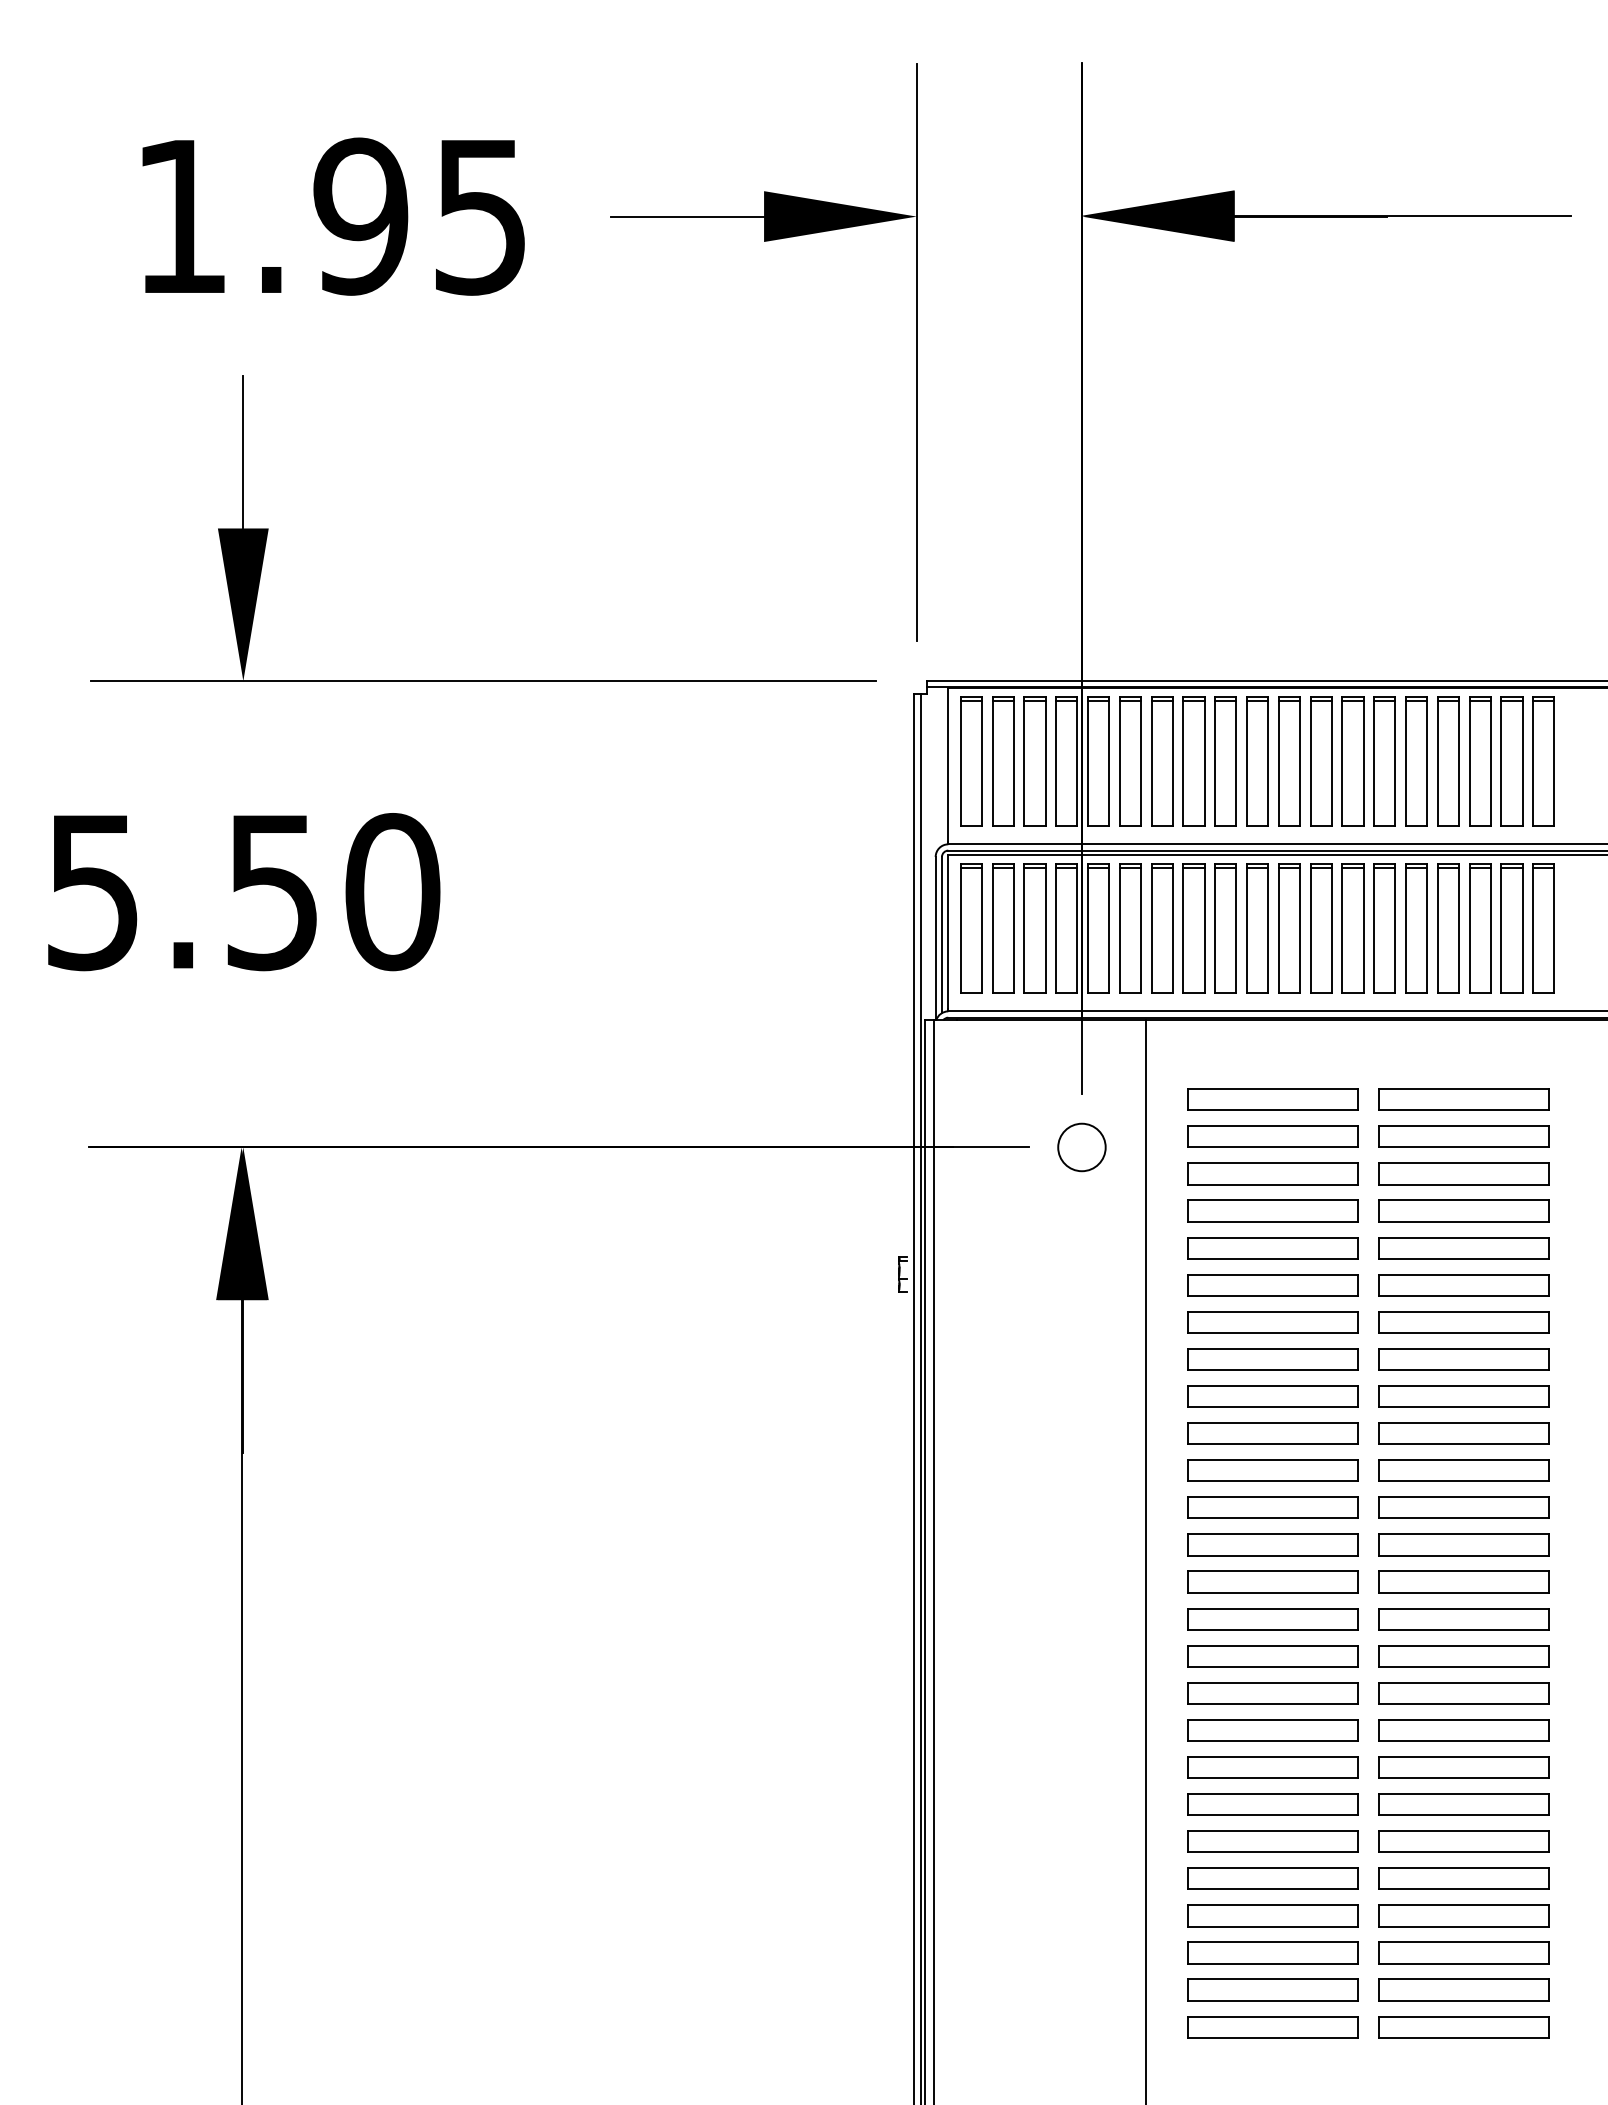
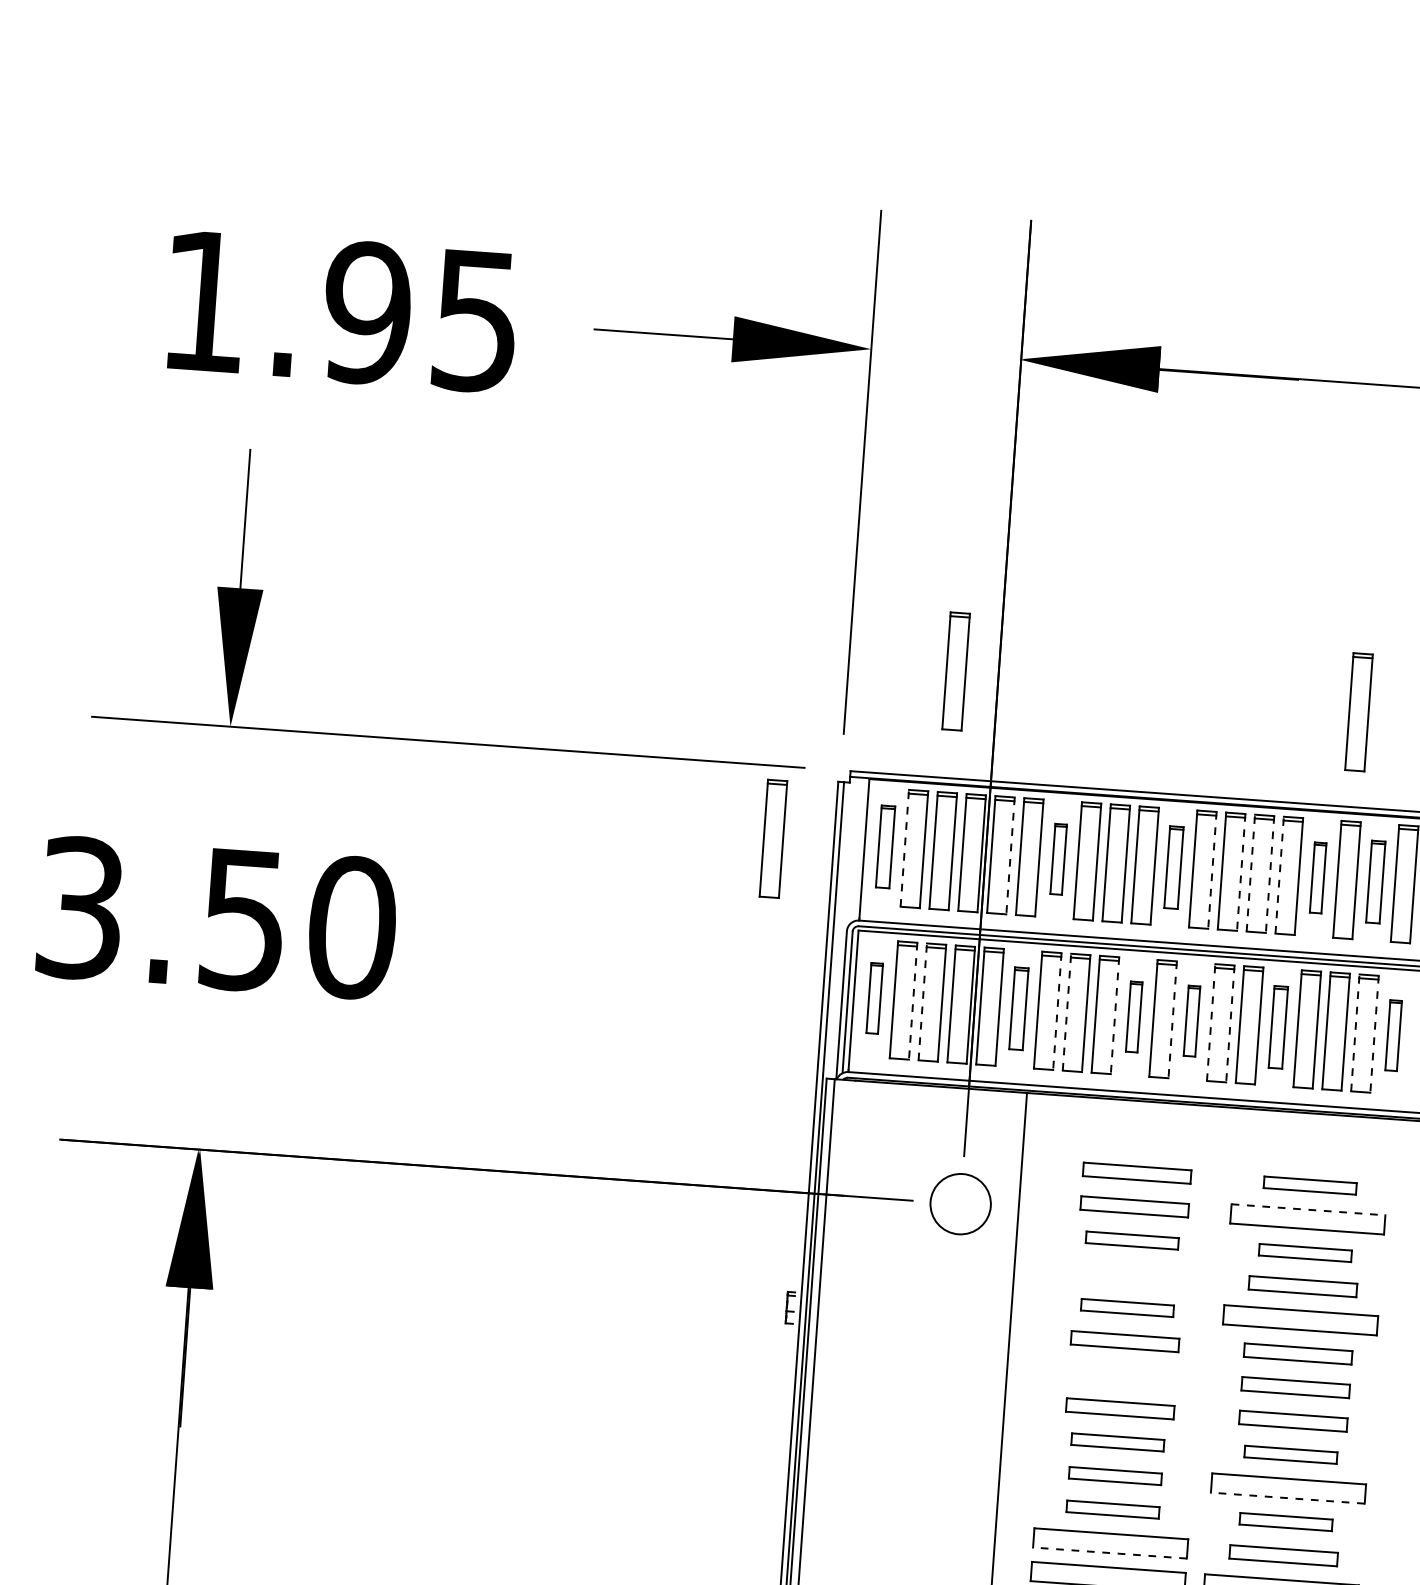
part: (1034, 563) -> (955, 671), added
part: (1480, 576) -> (1359, 712), added
part: (847, 761) -> (773, 838), added
part: (971, 761) -> (885, 846), size x0.7
line: (992, 761) -> (904, 848), solid -> dashed
part: (1162, 761) -> (1058, 859), size x0.6
part: (1289, 761) -> (1173, 867), size x0.7
line: (1374, 761) -> (1251, 873), solid -> dashed
line: (1406, 761) -> (1280, 875), solid -> dashed
part: (1448, 761) -> (1318, 877), size x0.6
part: (1511, 761) -> (1375, 882), size x0.7
line: (1109, 762) -> (1010, 856), solid -> dashed
line: (1331, 762) -> (1212, 871), solid -> dashed
line: (1363, 762) -> (1241, 873), solid -> dashed
line: (1395, 762) -> (1270, 875), solid -> dashed
text: (93, 891) -> (80, 907), 5.50 -> 3.50
part: (971, 928) -> (874, 998), size x0.6
line: (1024, 928) -> (922, 1001), solid -> dashed
part: (1130, 928) -> (1018, 1008), size x0.7
line: (1183, 928) -> (1067, 1012), solid -> dashed
part: (1257, 928) -> (1134, 1017), size x0.6
part: (1321, 928) -> (1192, 1021), size x0.6
line: (1342, 928) -> (1211, 1022), solid -> dashed
part: (1416, 928) -> (1278, 1027), size x0.7
line: (1501, 928) -> (1355, 1032), solid -> dashed
part: (1543, 928) -> (1393, 1035), size x0.6
line: (1013, 929) -> (912, 1002), solid -> dashed
line: (1172, 929) -> (1056, 1012), solid -> dashed
line: (1236, 929) -> (1115, 1016), solid -> dashed
line: (1300, 929) -> (1173, 1020), solid -> dashed
line: (1363, 929) -> (1230, 1024), solid -> dashed
line: (1522, 929) -> (1374, 1035), solid -> dashed
part: (1272, 1099) -> (1136, 1173), size x0.7
part: (1463, 1099) -> (1309, 1185), size x0.6
line: (1463, 1126) -> (1308, 1209), solid -> dashed
part: (1272, 1136) -> (1134, 1206), size x0.7
circle: (1081, 1147) -> (960, 1204), size x1.4
part: (1272, 1173) -> (1131, 1240), size x0.6
part: (1463, 1173) -> (1305, 1252), size x0.6
part: (1272, 1210) -> (1129, 1273), removed
part: (1463, 1210) -> (1302, 1286), size x0.7
part: (1272, 1248) -> (1126, 1308), size x0.6
part: (1272, 1285) -> (1124, 1341), size x0.7
part: (1463, 1285) -> (1297, 1354), size x0.7
part: (1272, 1322) -> (1122, 1375), removed
part: (1463, 1322) -> (1295, 1387), size x0.7
part: (1272, 1359) -> (1119, 1408), size x0.7
part: (1463, 1359) -> (1292, 1421), size x0.7
part: (1272, 1396) -> (1117, 1442), size x0.6
part: (1463, 1396) -> (1290, 1454), size x0.6
part: (1272, 1433) -> (1114, 1475), size x0.6
line: (1463, 1444) -> (1287, 1498), solid -> dashed
part: (1272, 1470) -> (1112, 1509), size x0.6
part: (1463, 1470) -> (1285, 1521), size x0.6
part: (1463, 1507) -> (1283, 1555), size x0.7
line: (1273, 1518) -> (1110, 1553), solid -> dashed

